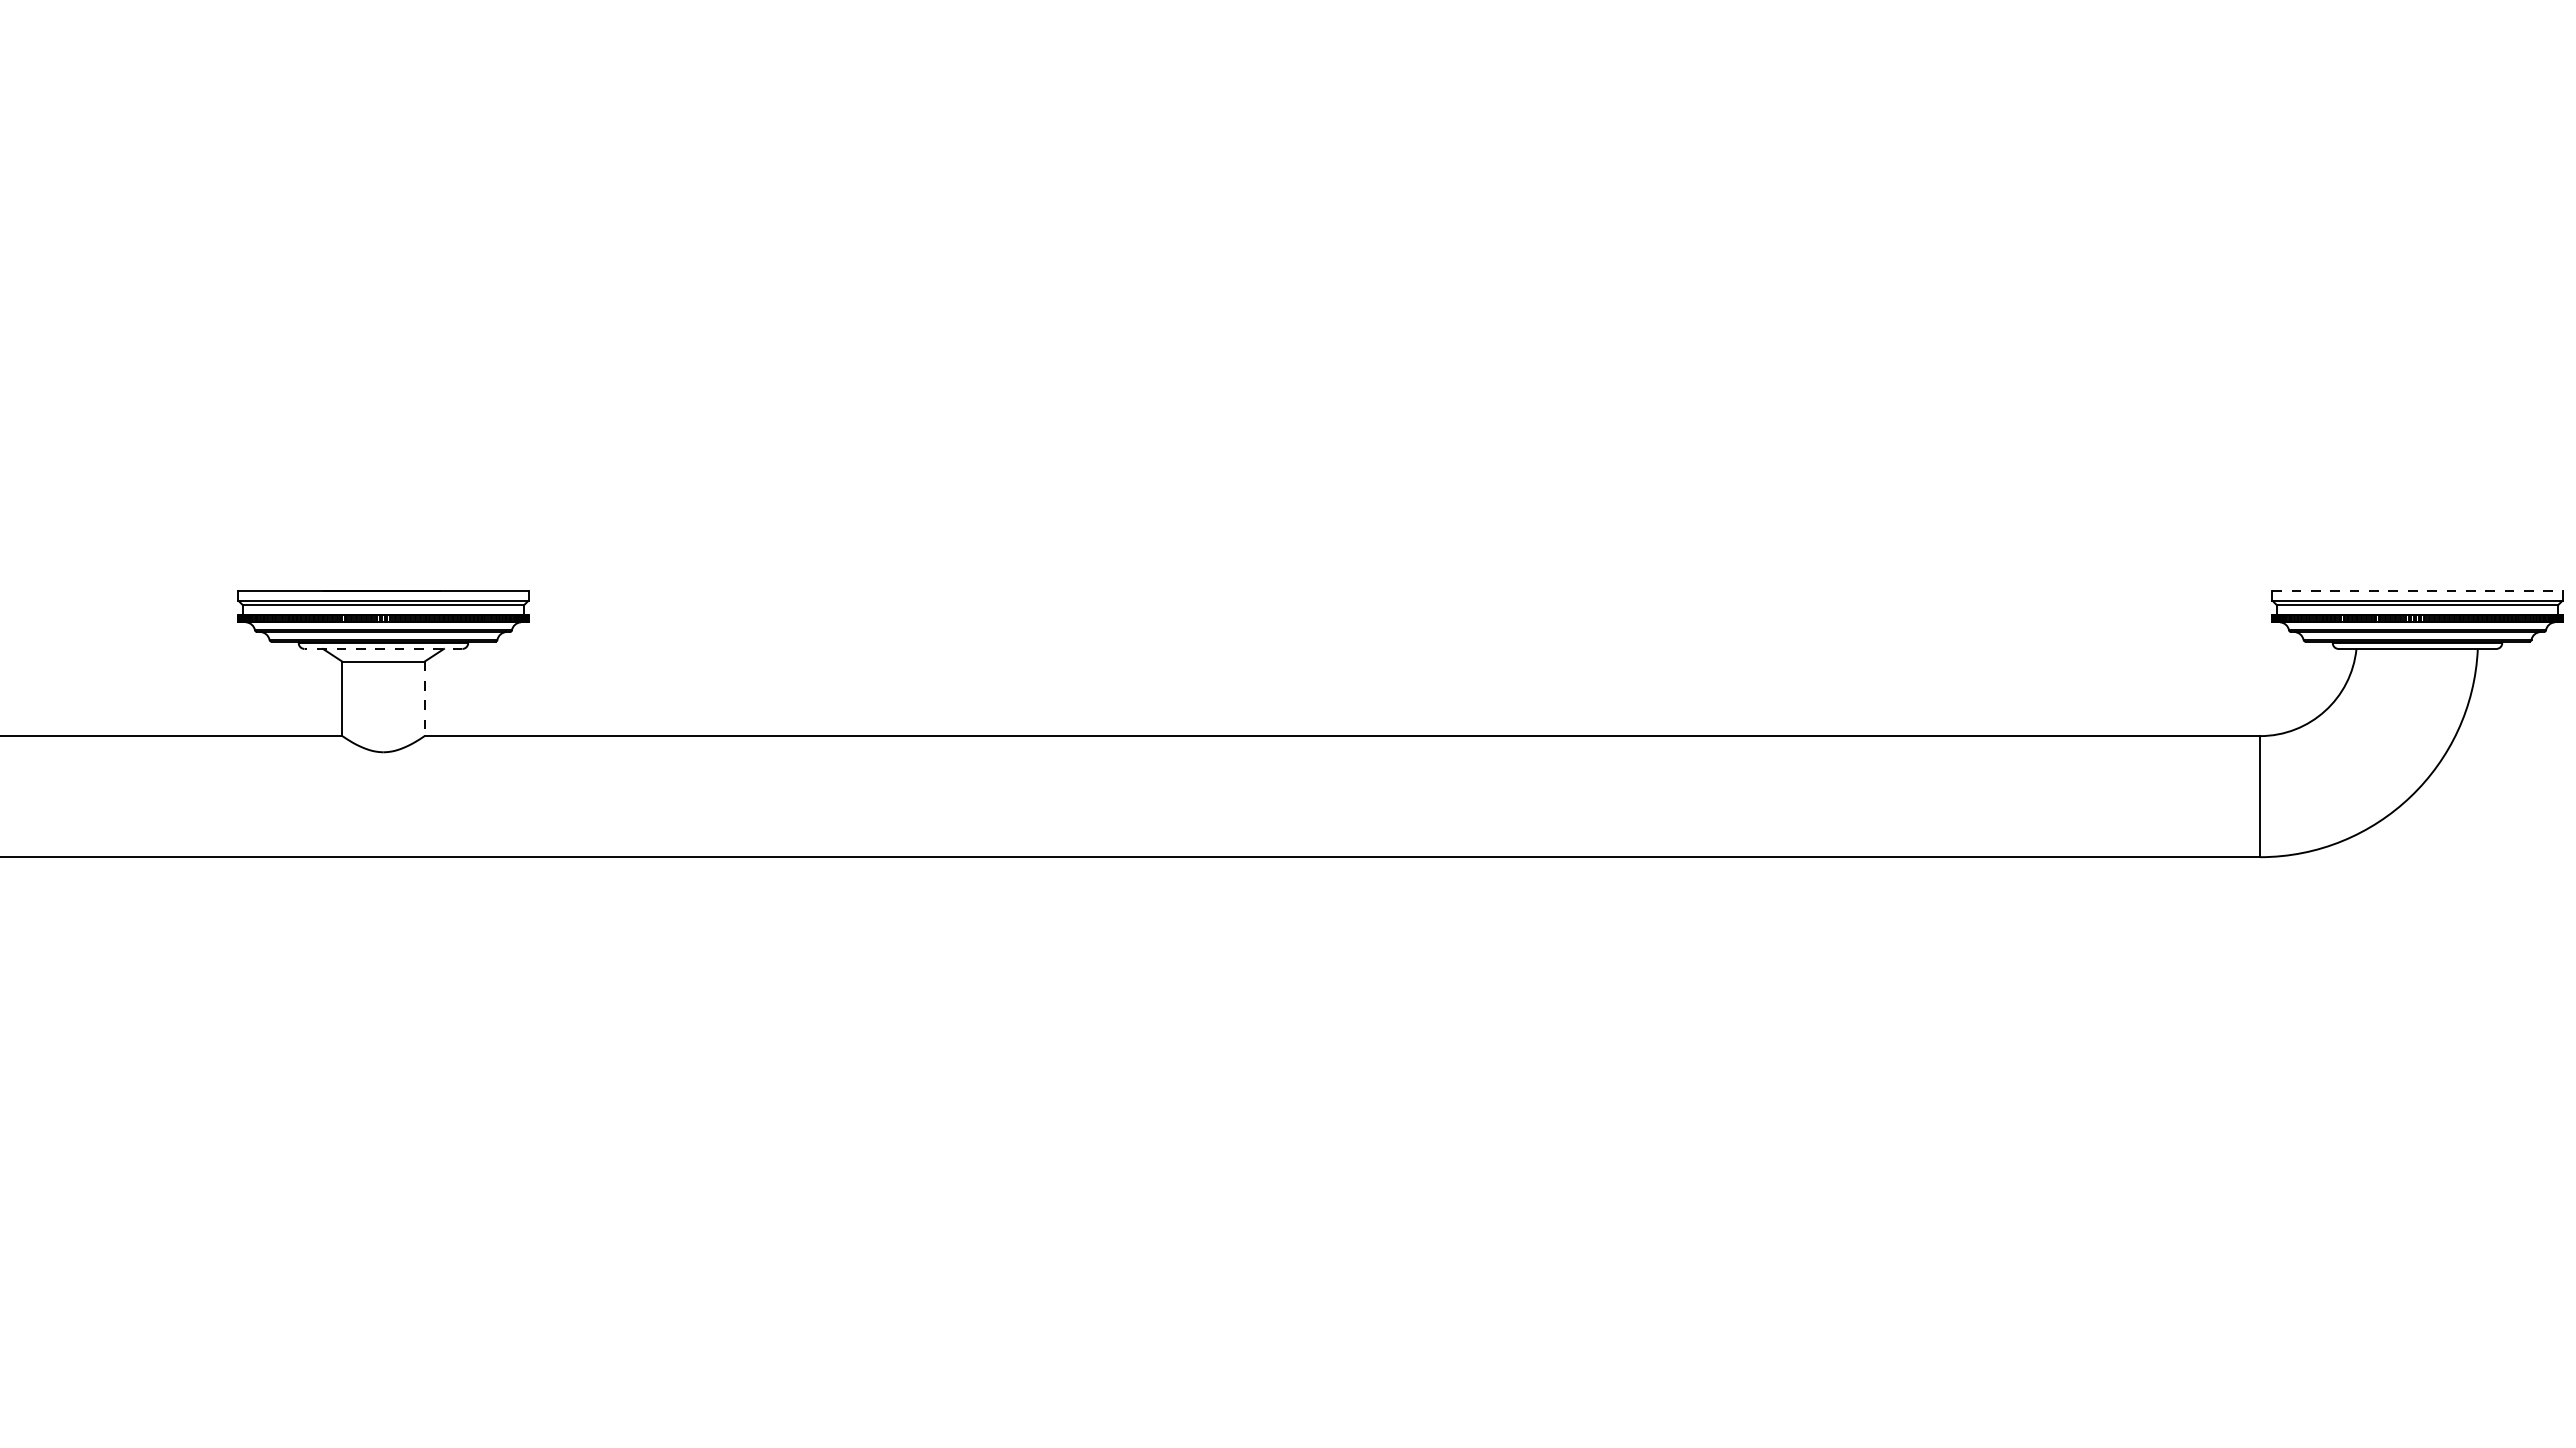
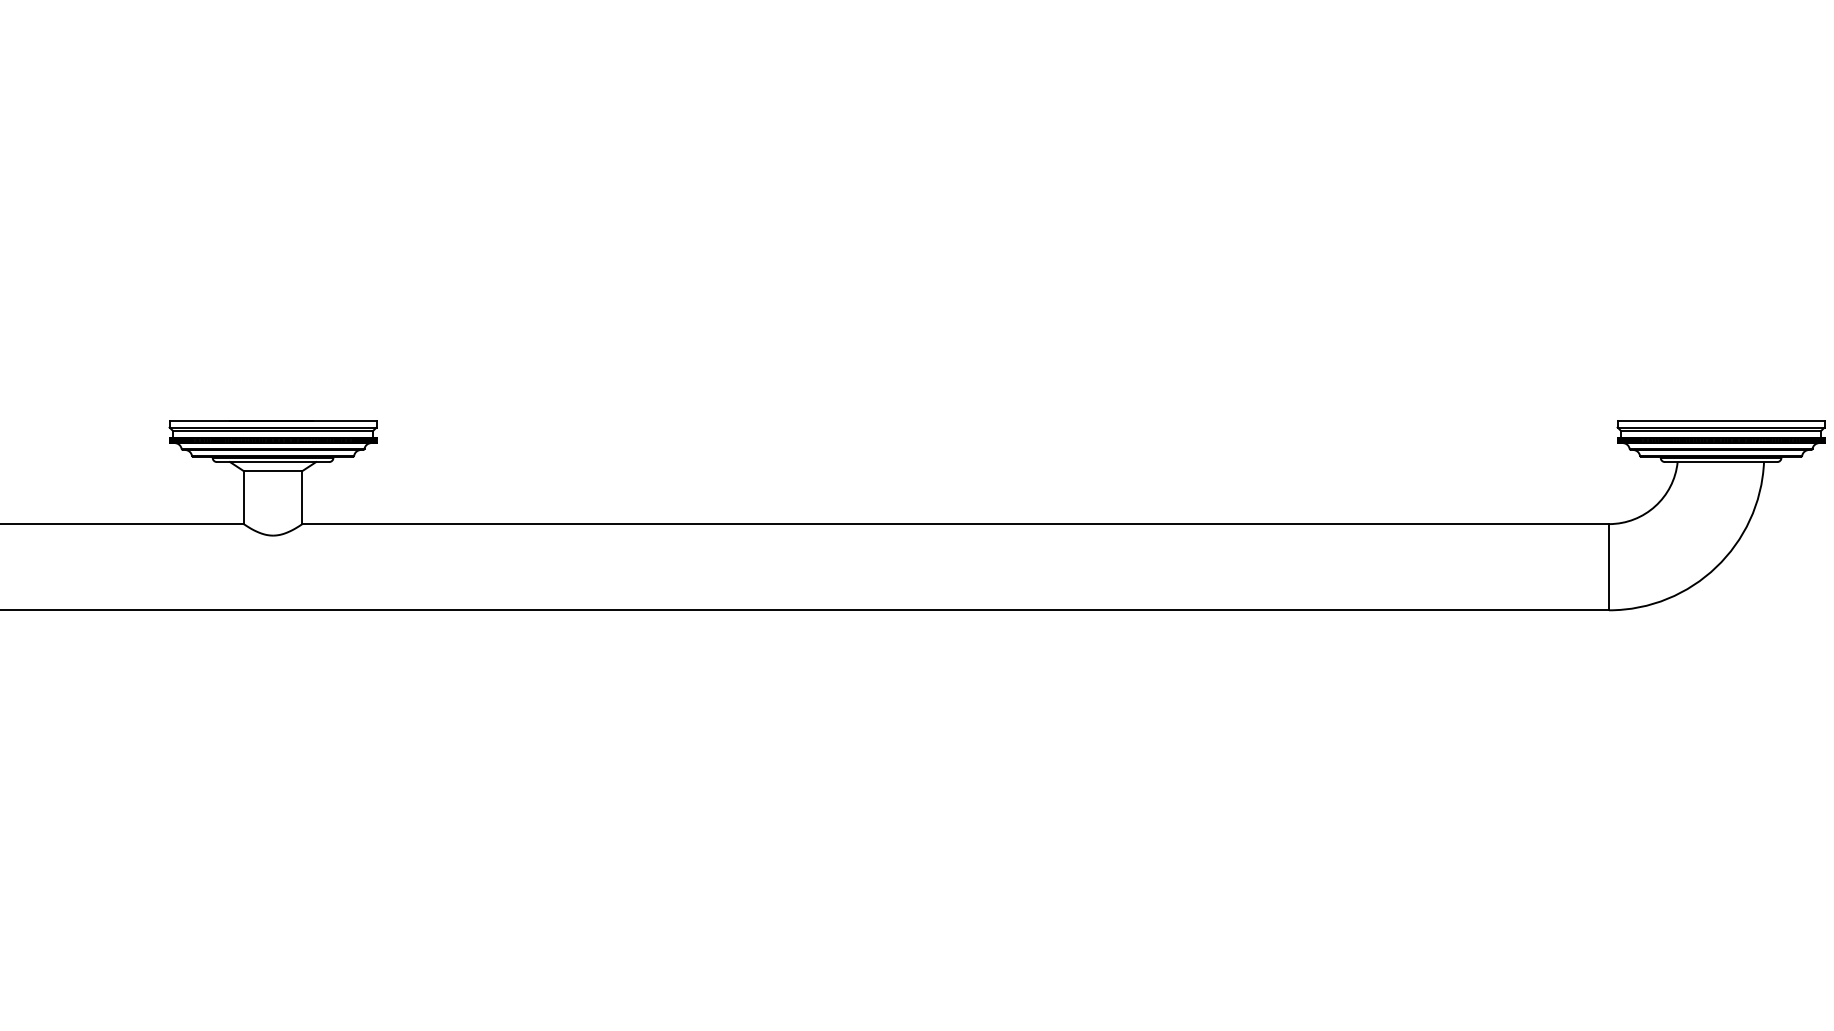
line: (2418, 590) -> (1721, 420), dashed -> solid
line: (383, 648) -> (273, 461), dashed -> solid
line: (424, 699) -> (302, 498), dashed -> solid

